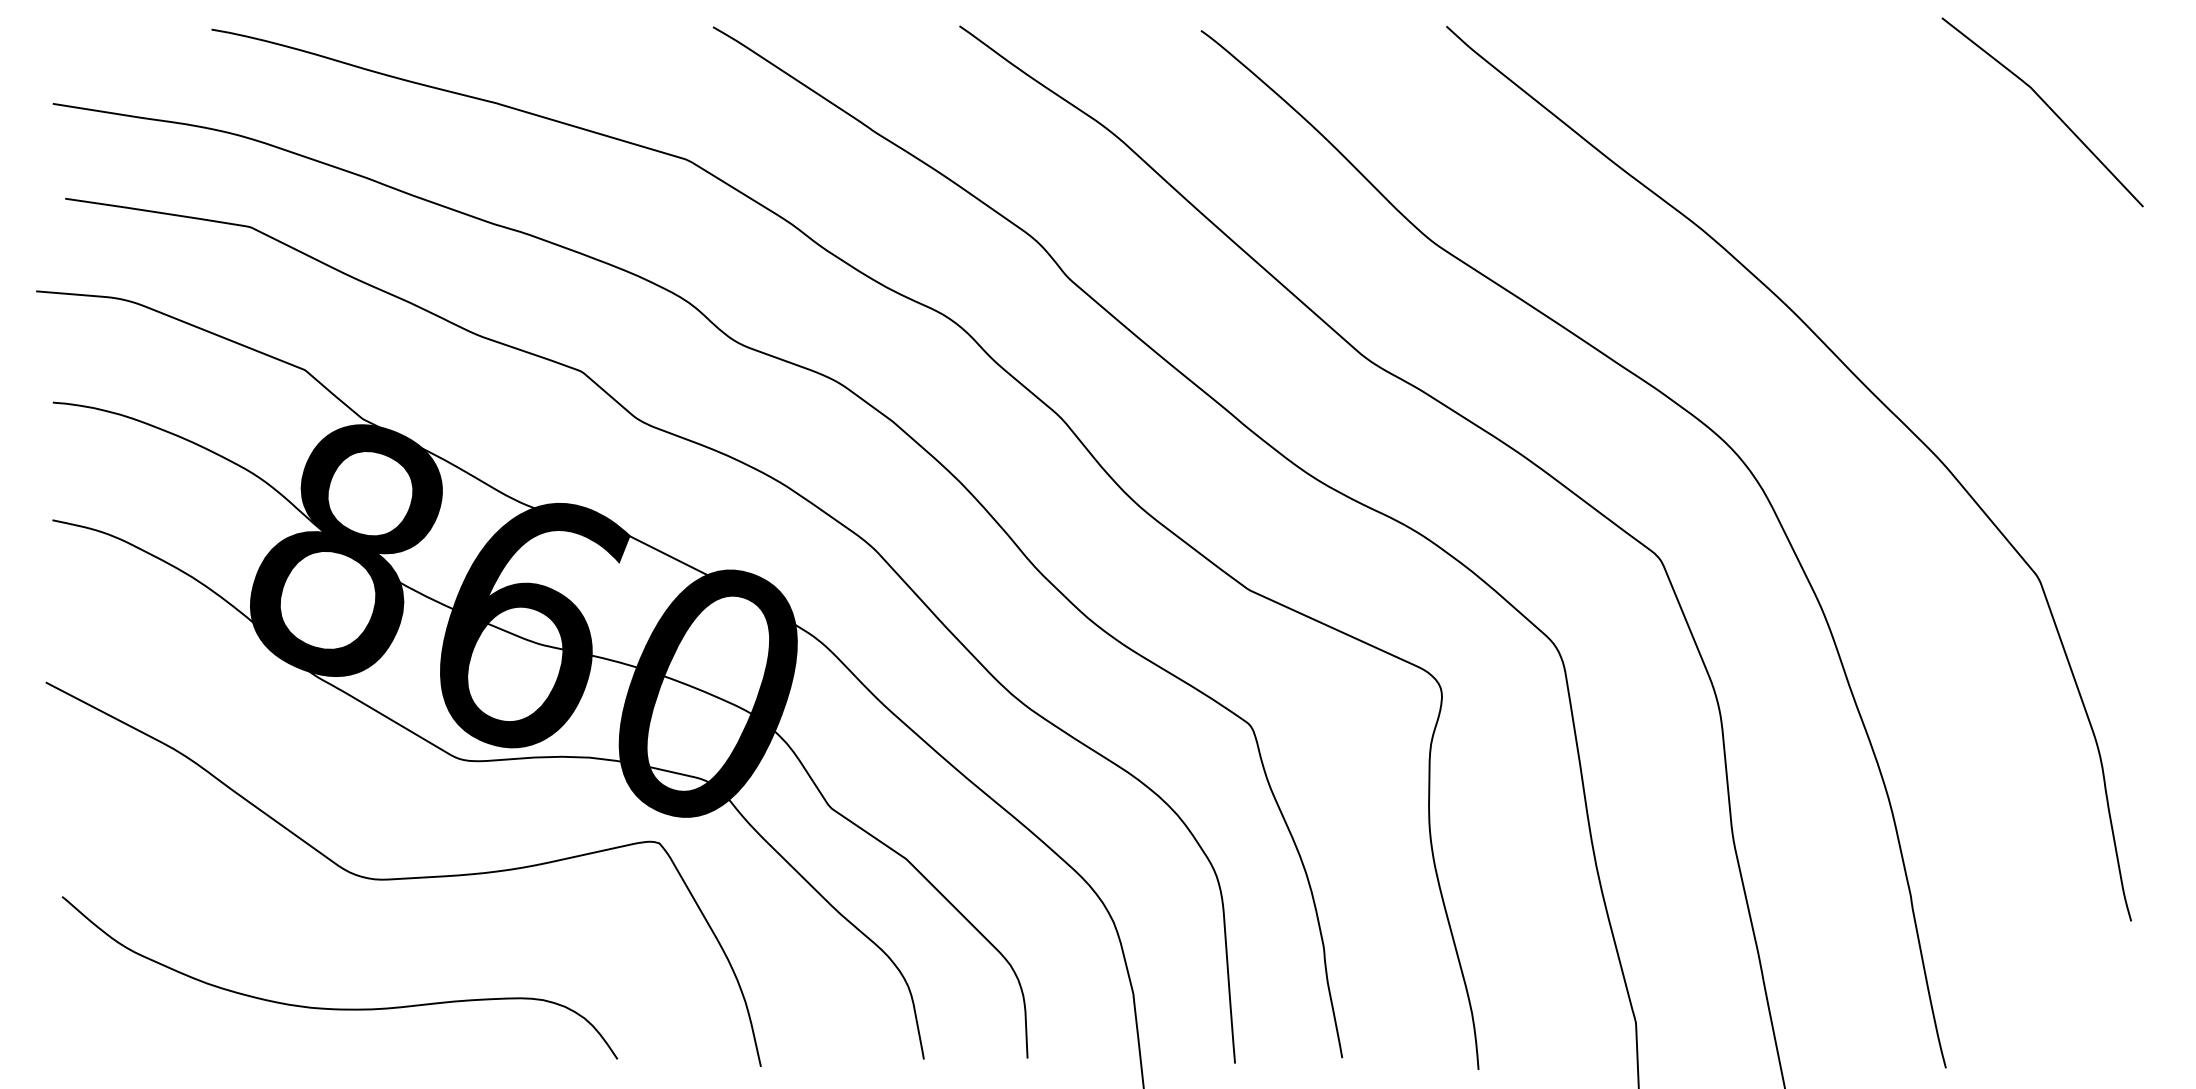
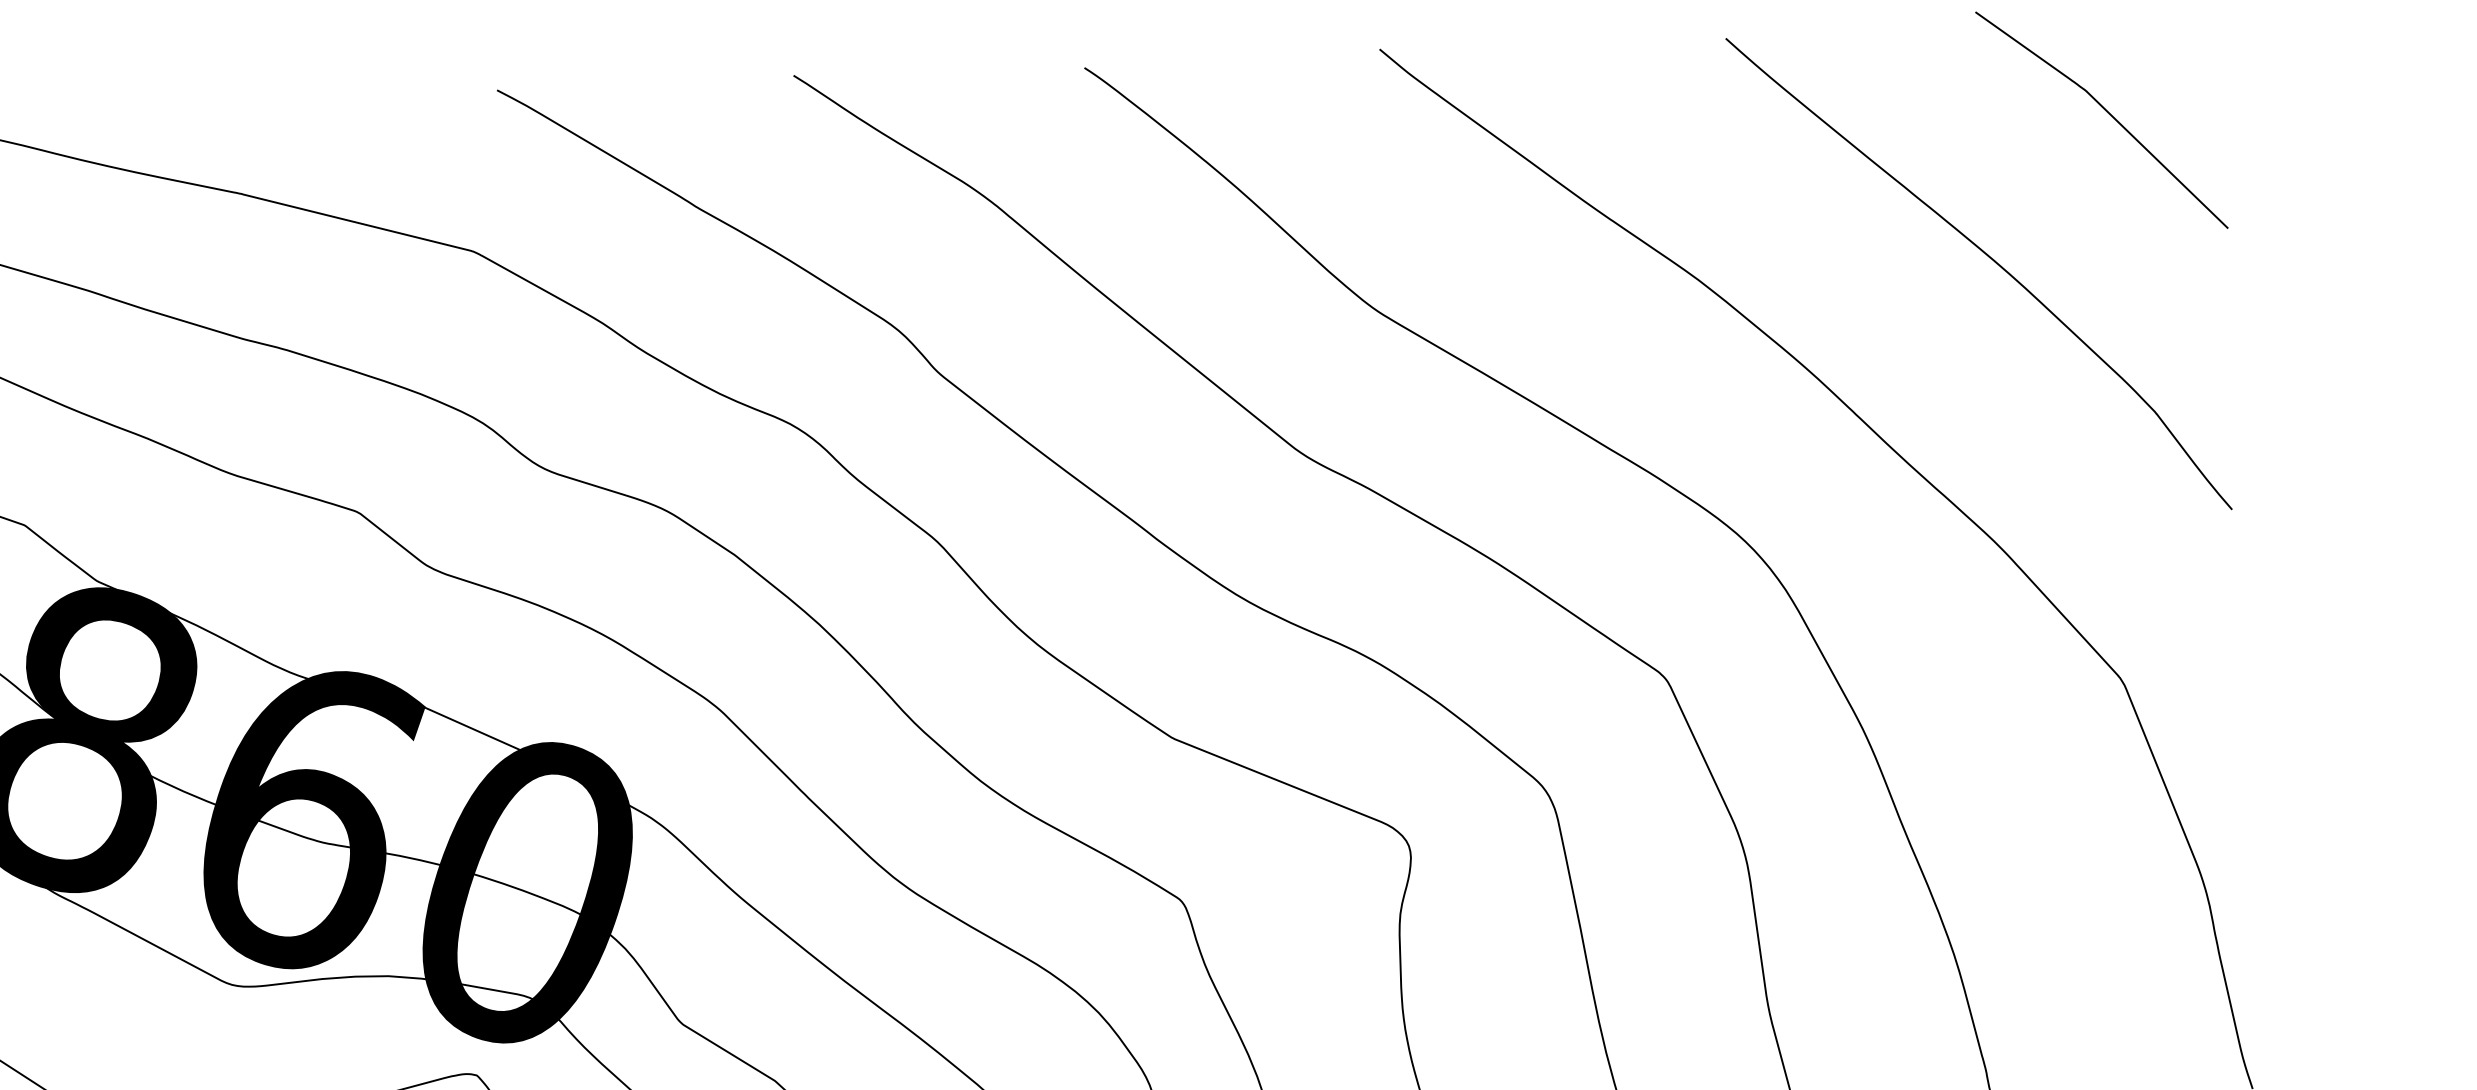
curve: (1942, 221) -> (1987, 257), added

